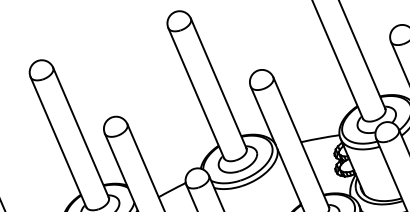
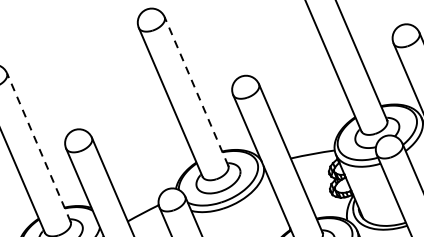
line: (218, 83) -> (196, 91), solid -> dashed
line: (80, 132) -> (38, 147), solid -> dashed

